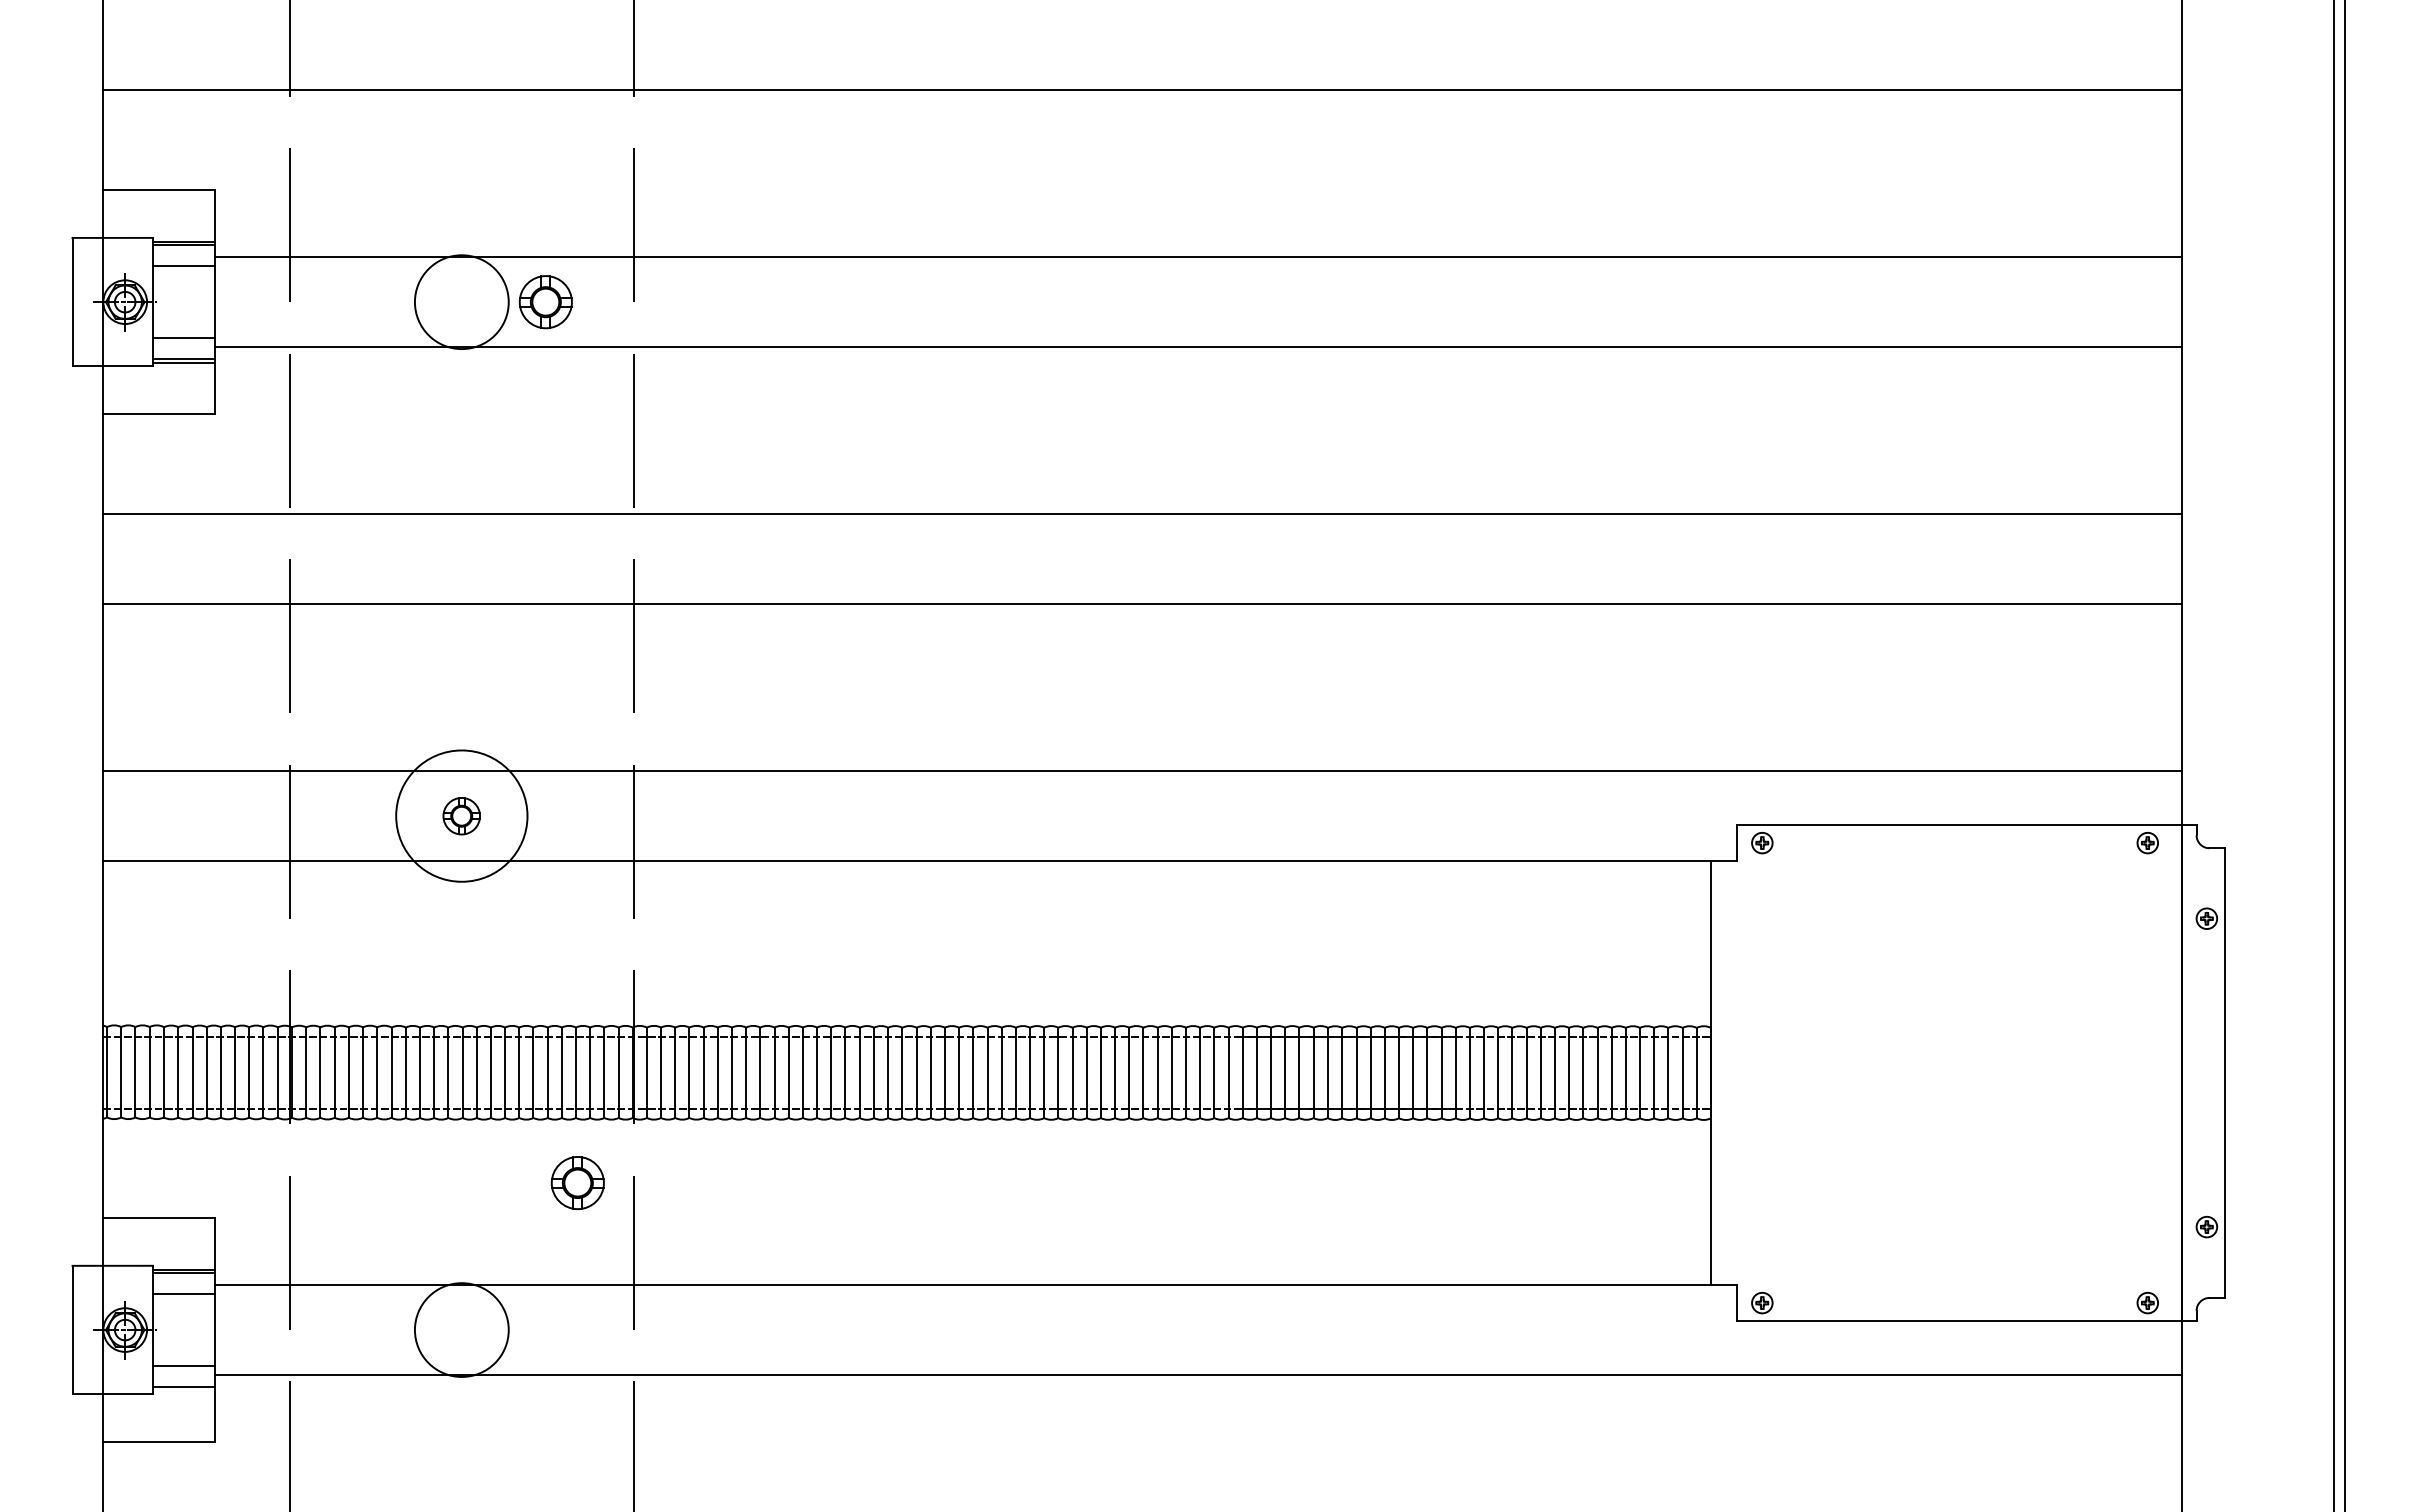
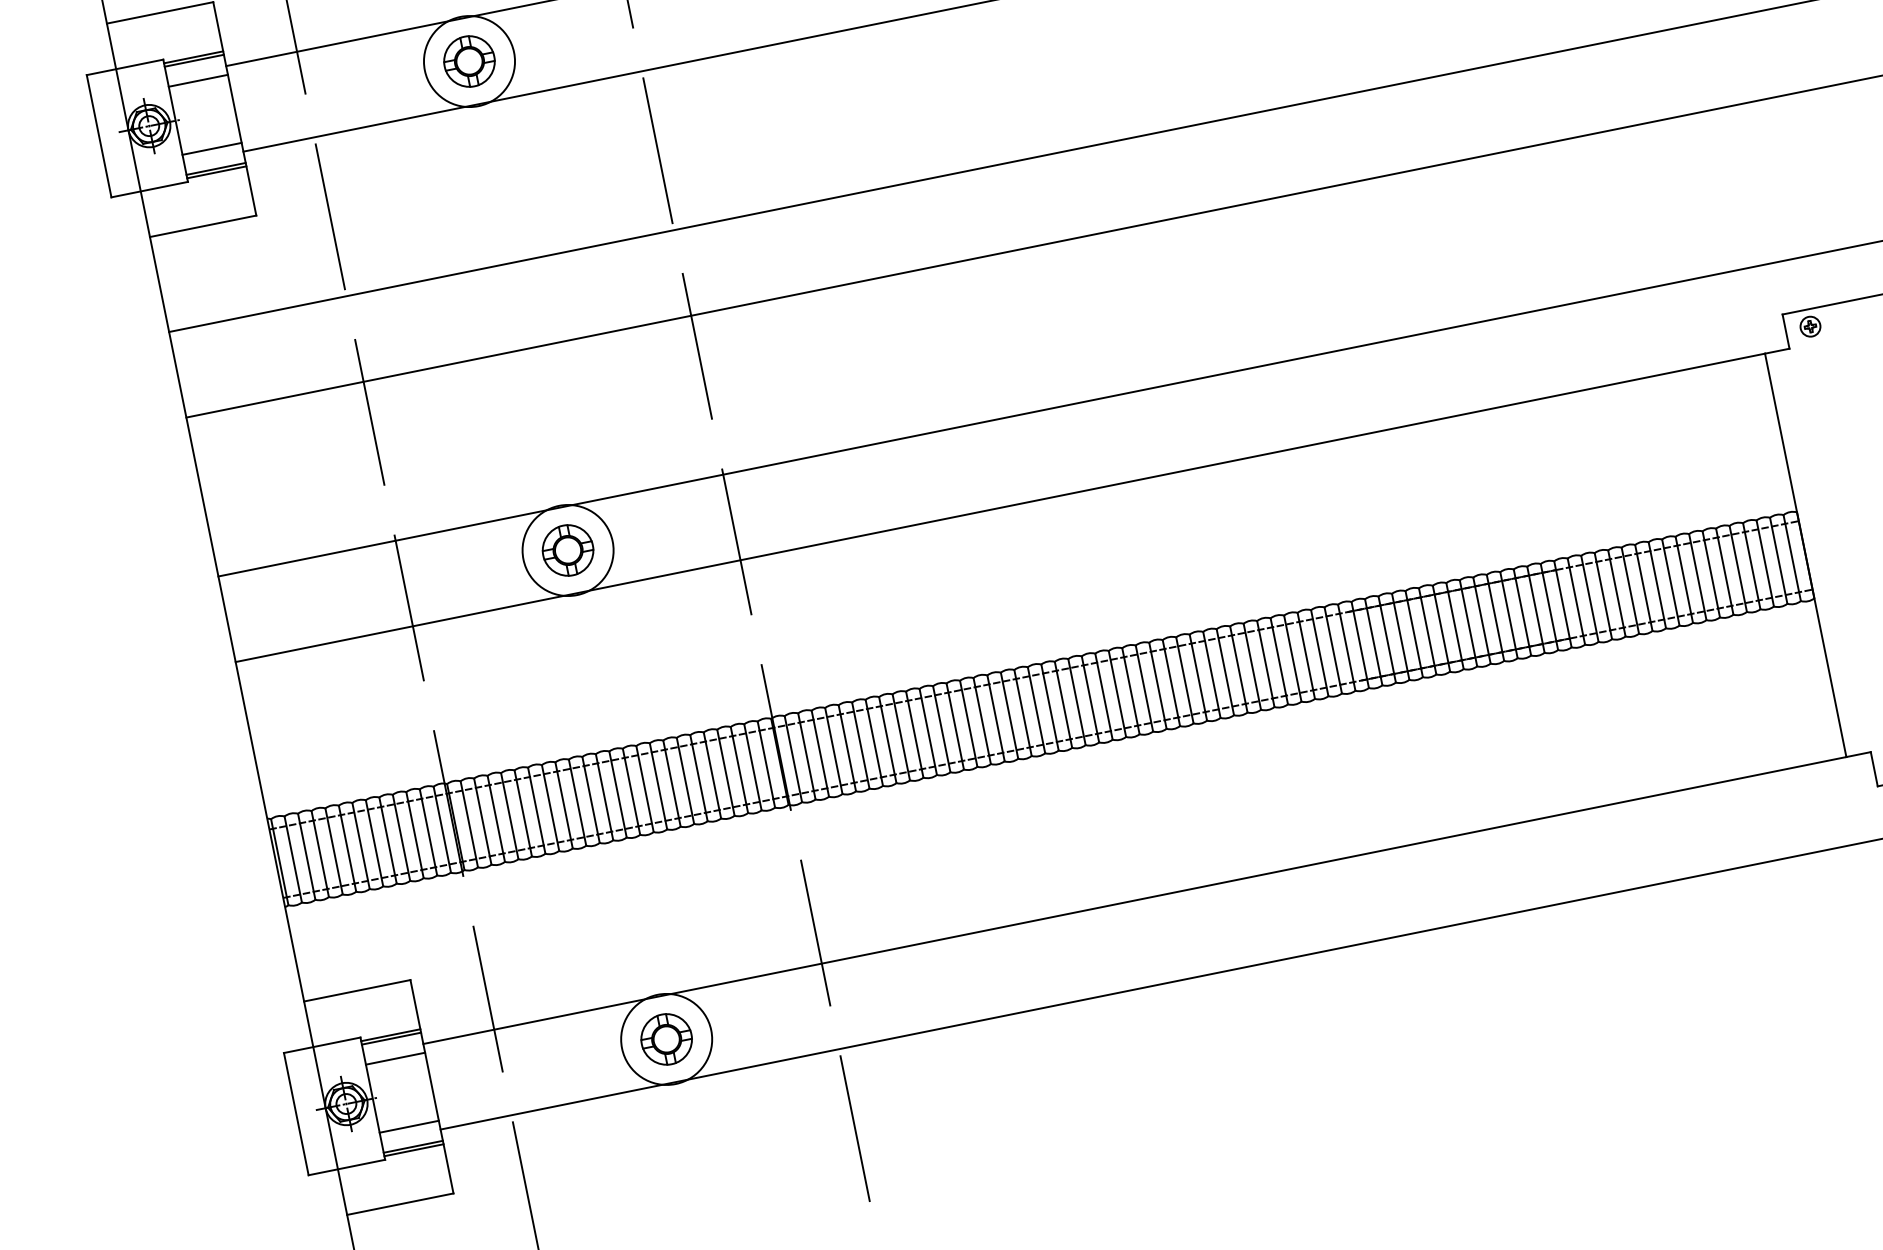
part: (545, 302) -> (469, 61), moved
circle: (461, 816) -> (567, 550), size x0.71
part: (461, 816) -> (567, 550), size x1.43
part: (577, 1182) -> (666, 1038), moved
line: (183, 1390) -> (413, 1150), added

